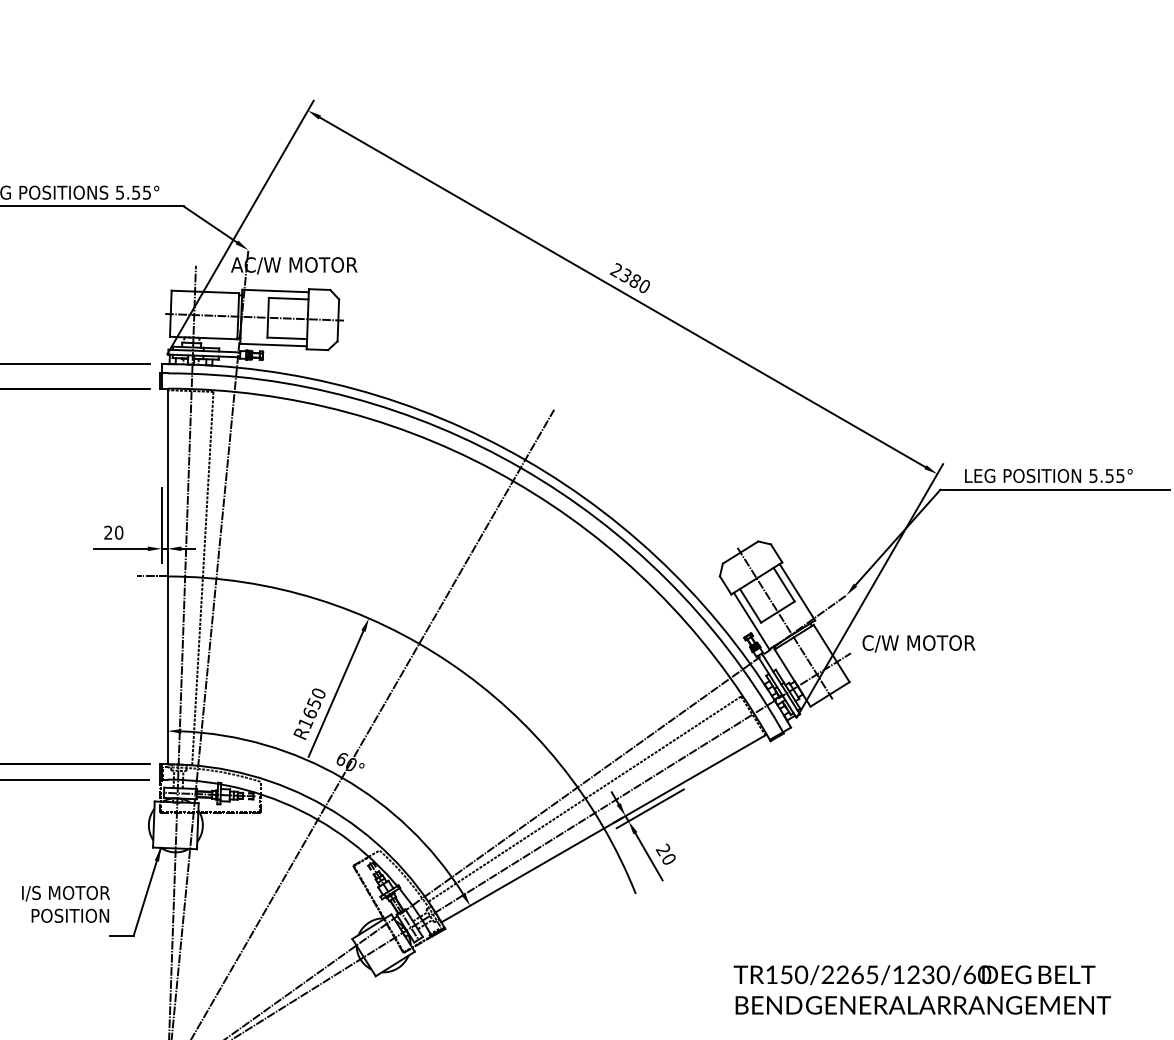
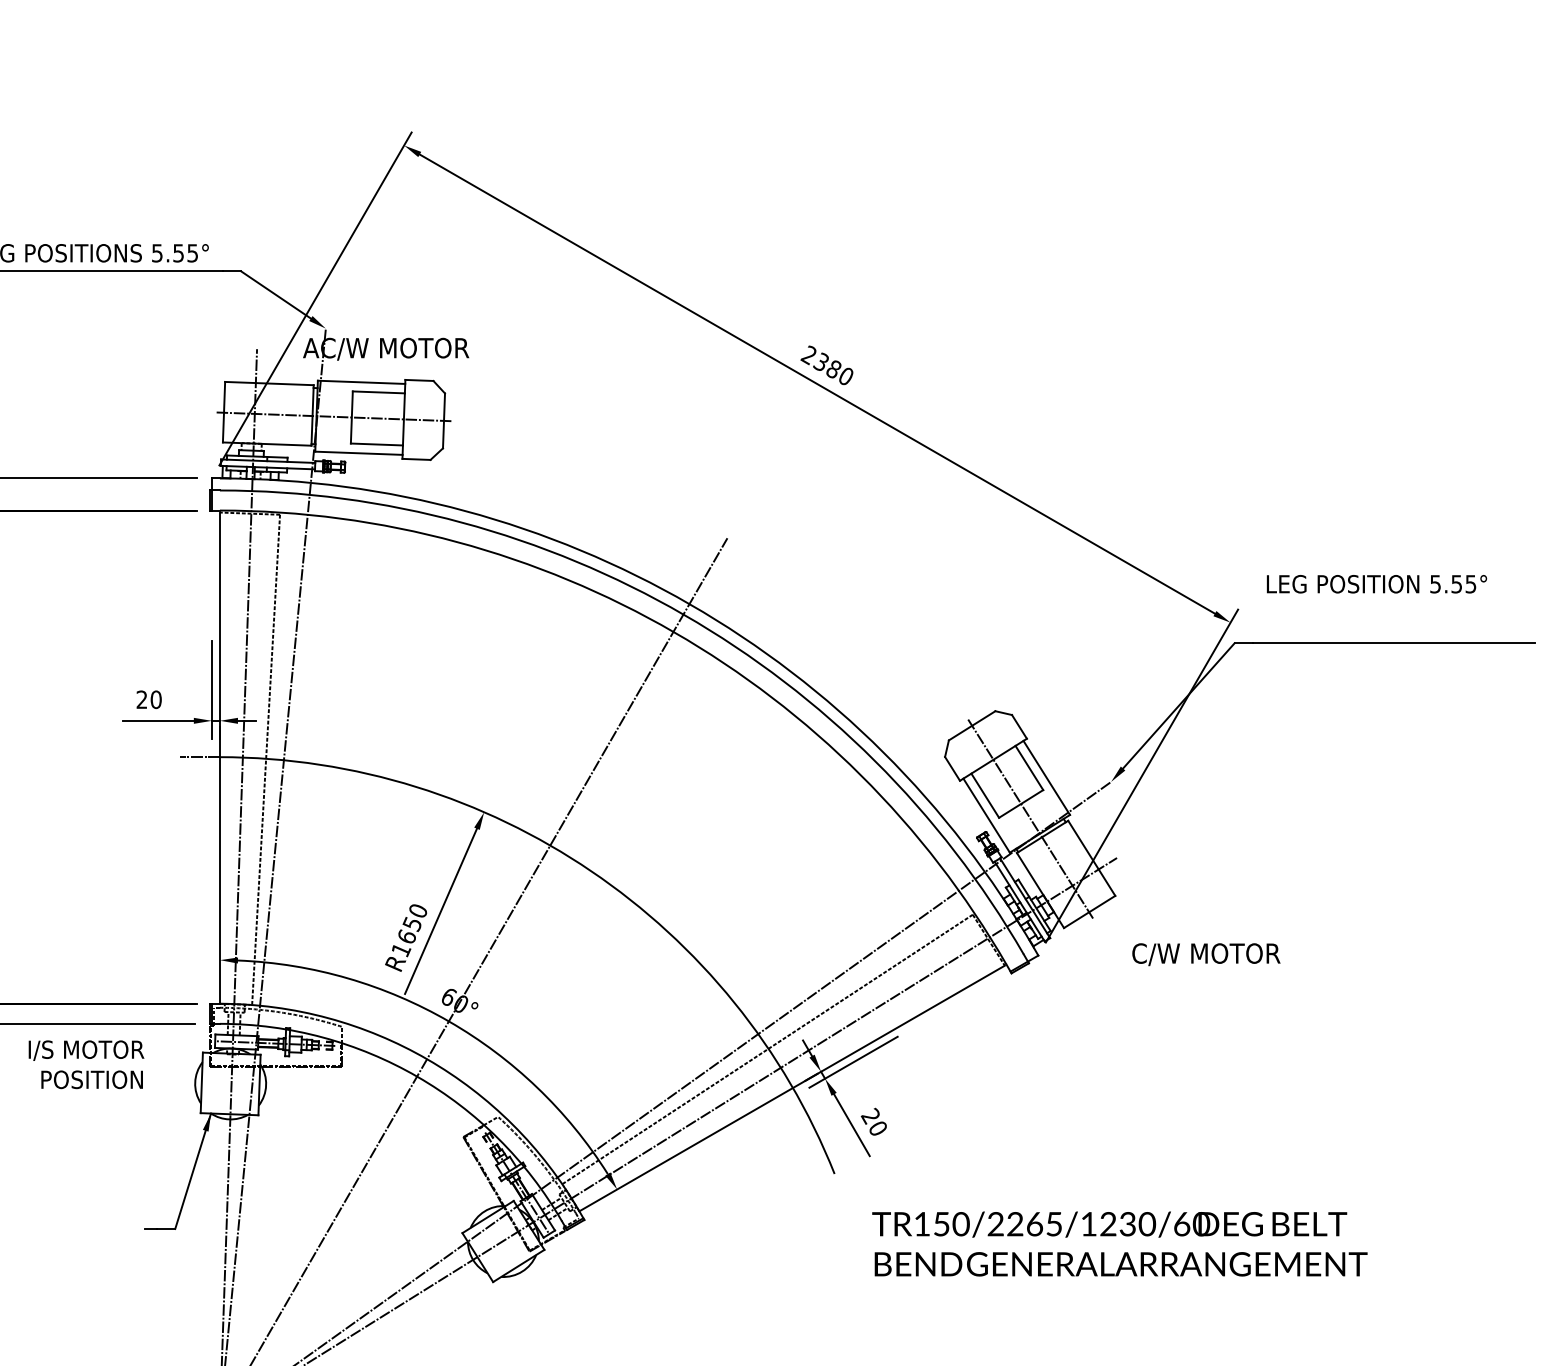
text: (1049, 476) -> (1377, 584), moved
text: (919, 643) -> (1206, 954), moved
text: (66, 904) -> (86, 1064), moved
text: (922, 989) -> (1119, 1243), moved

